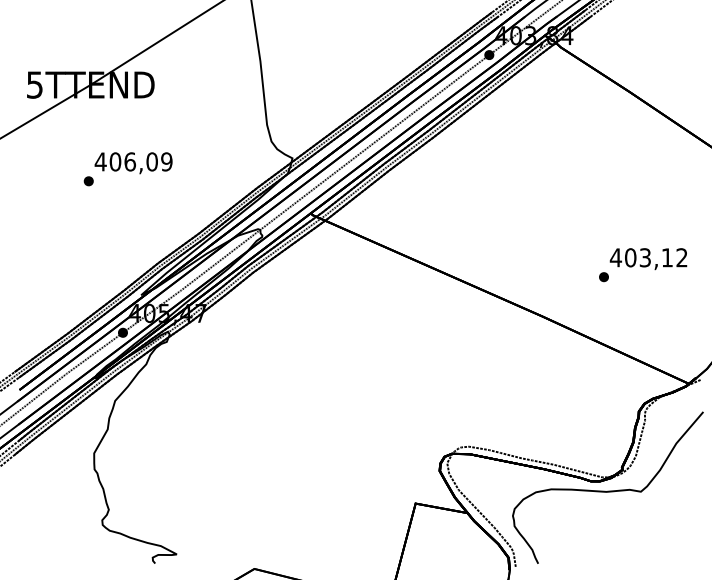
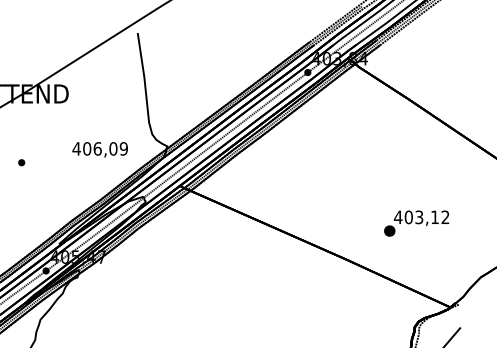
text: (133, 163) -> (100, 150), moved
part: (603, 277) -> (389, 231), size x1.6

